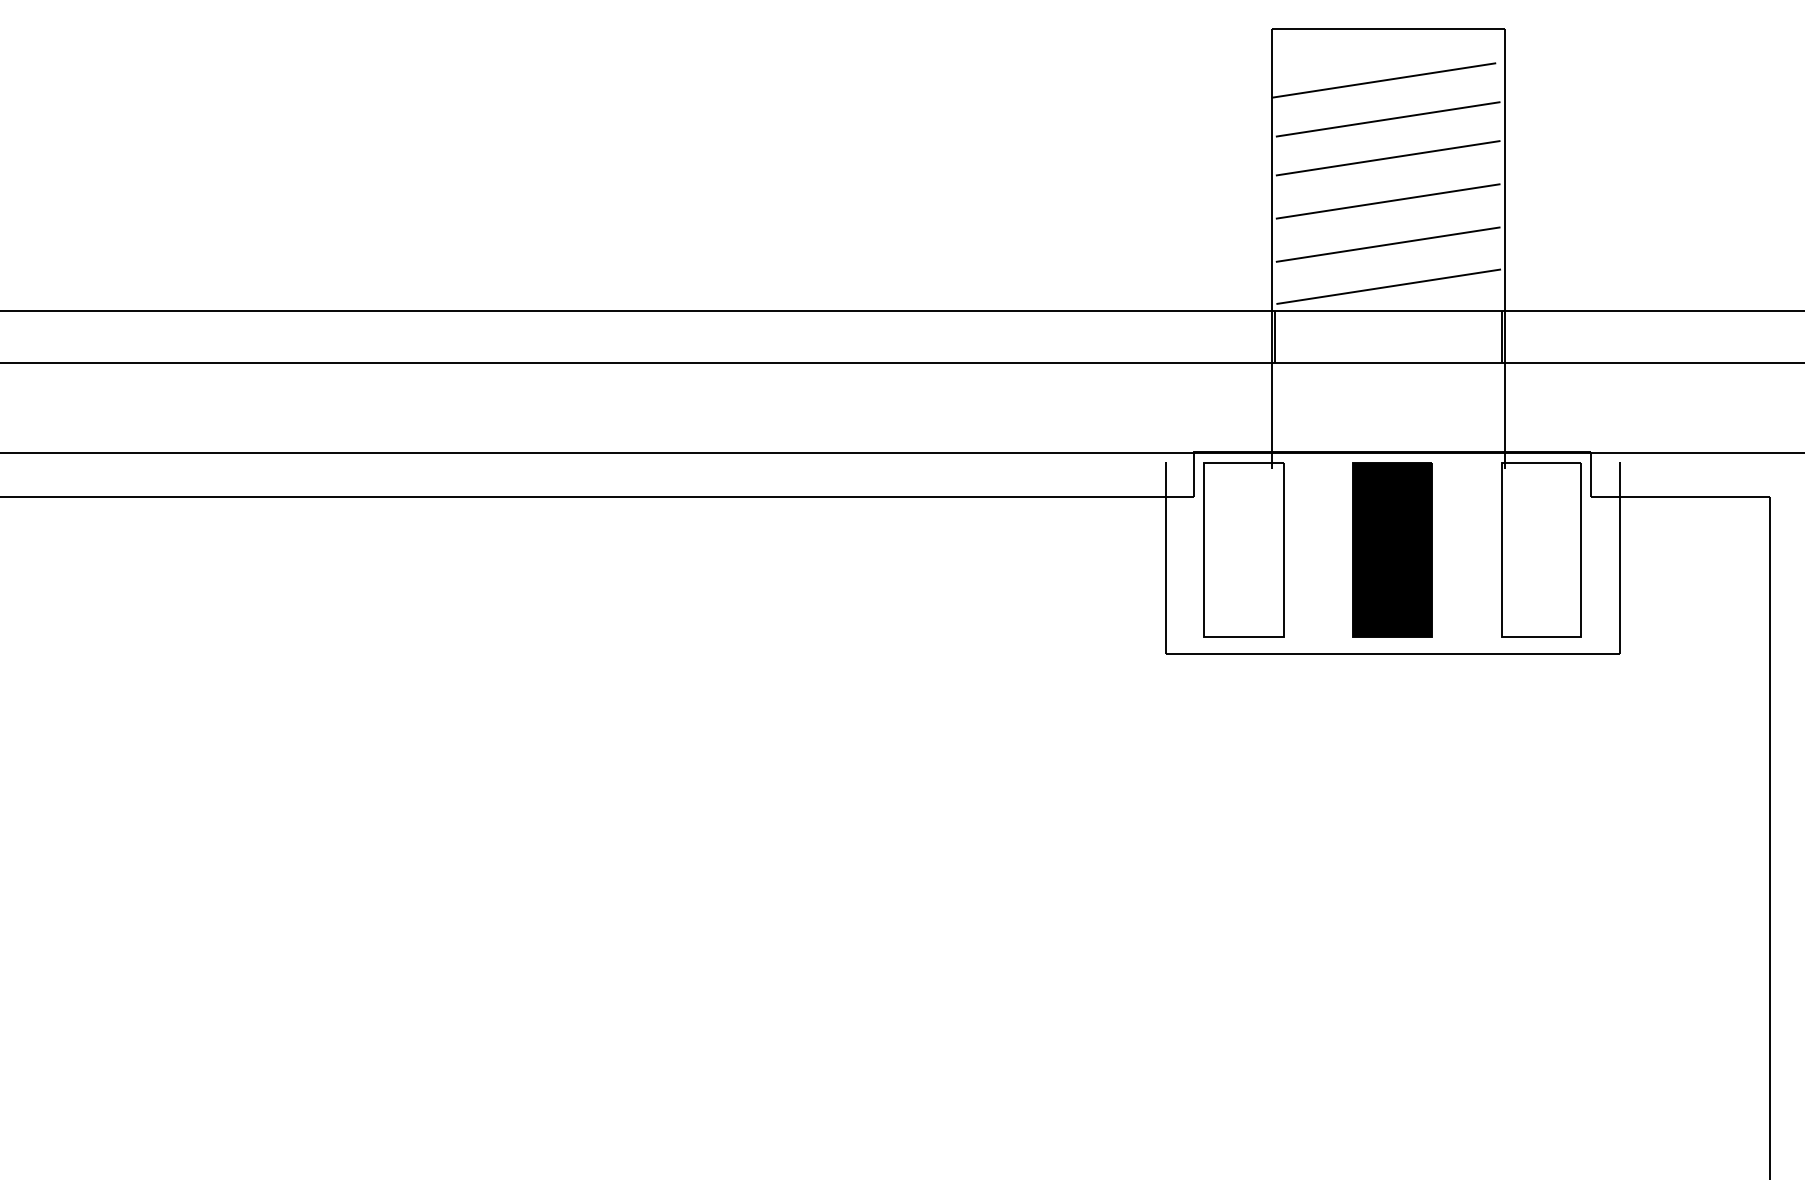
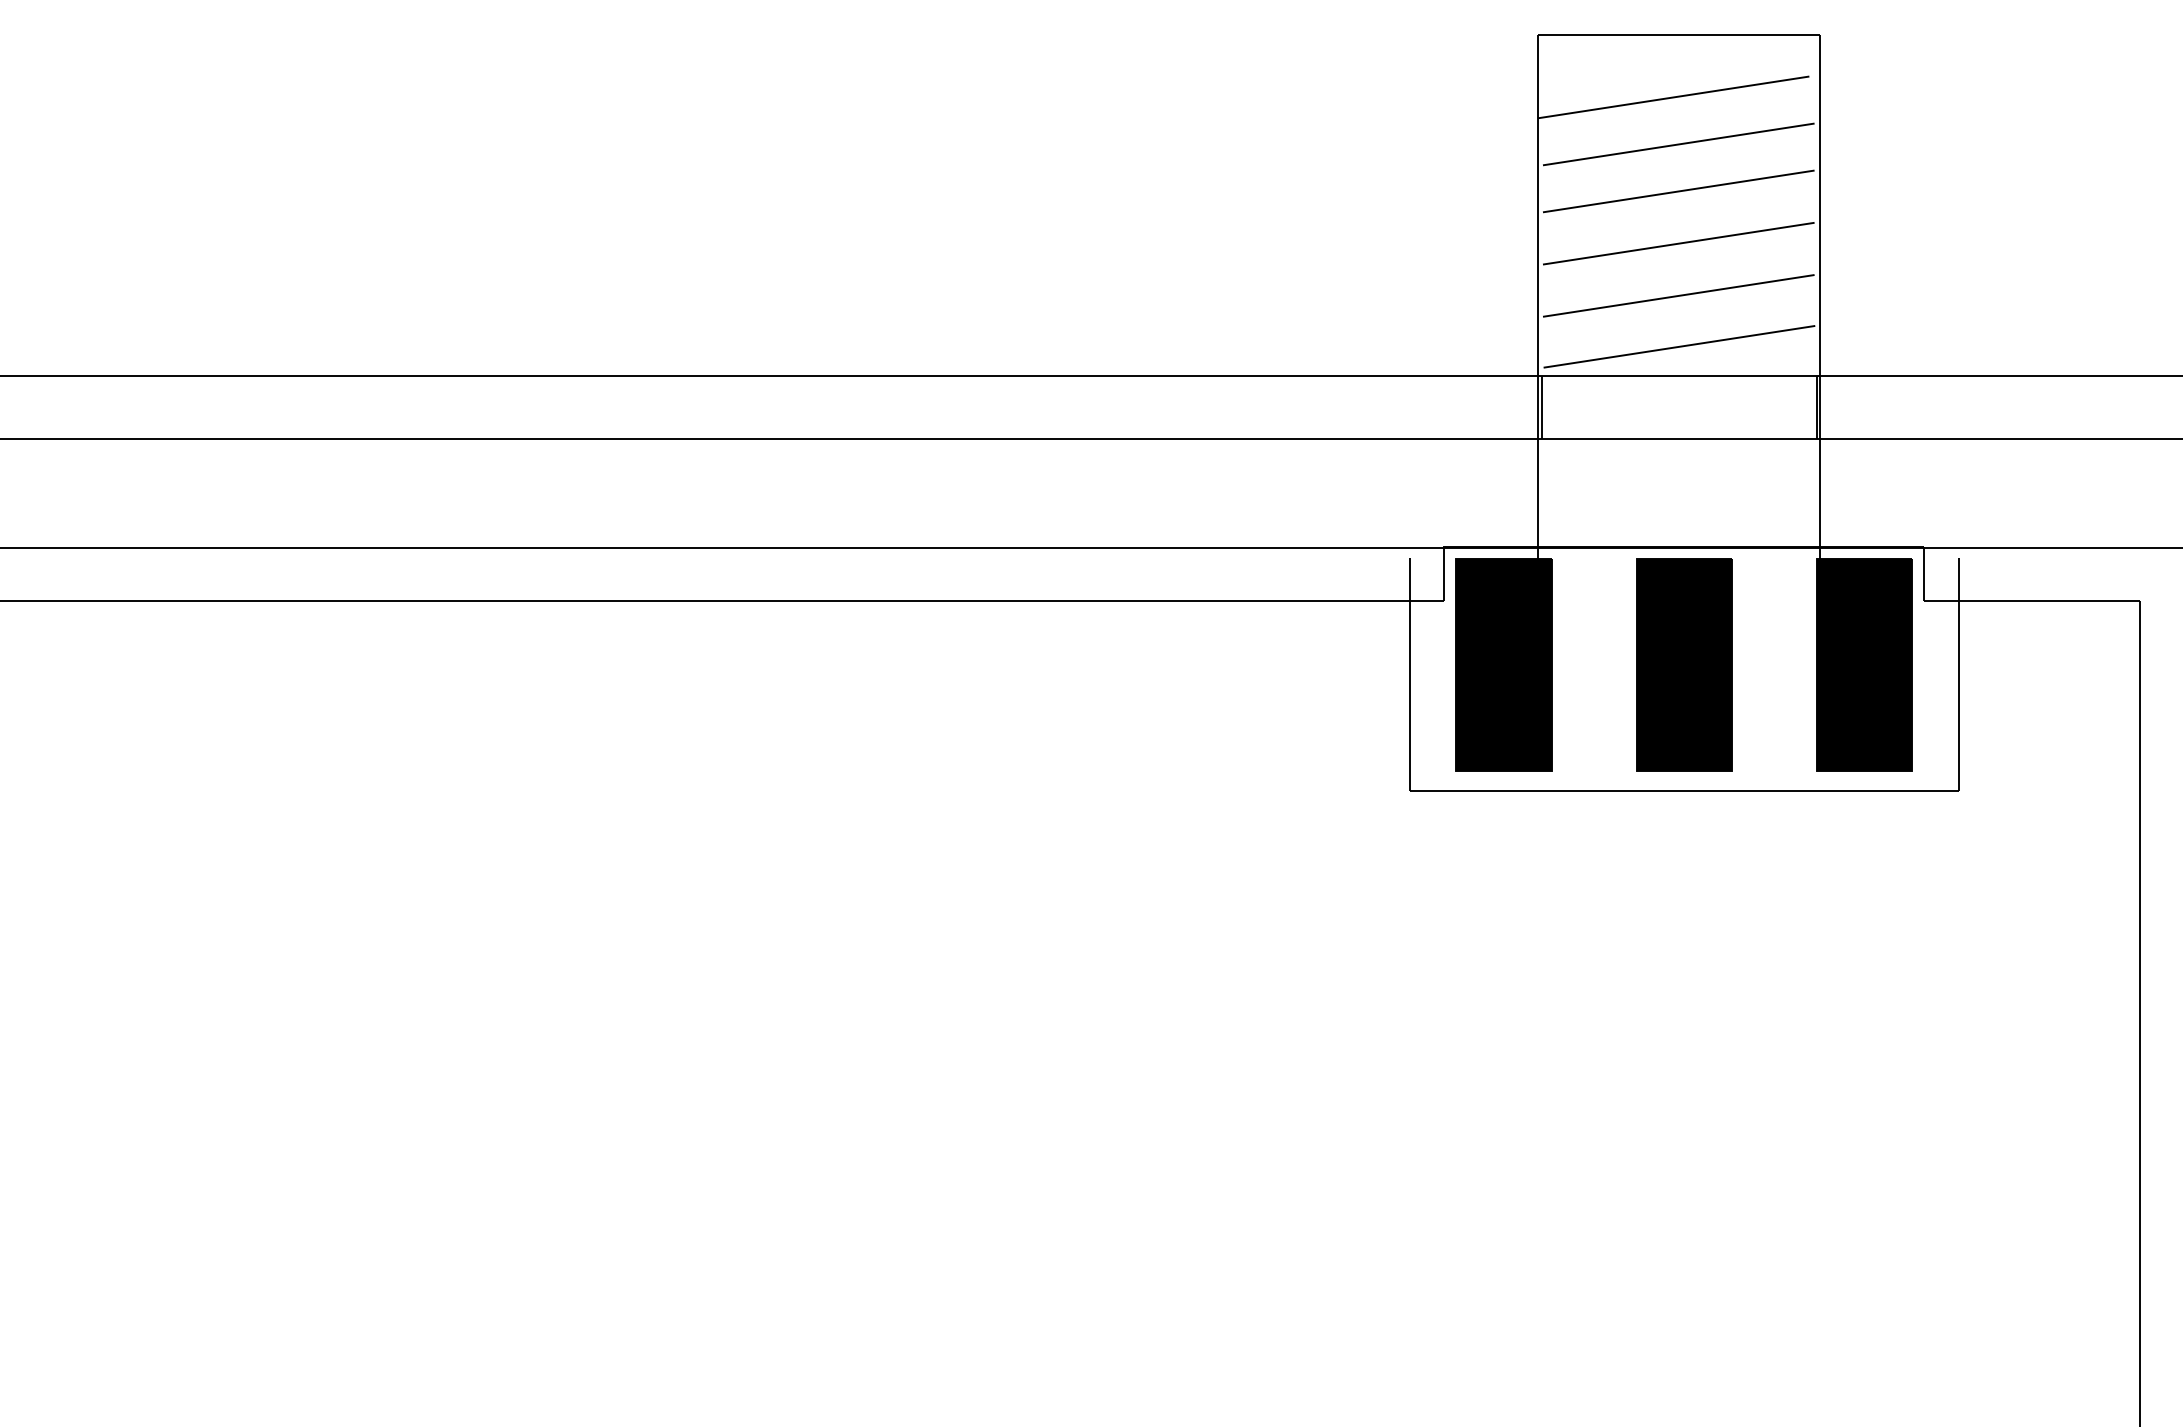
fill: (1244, 549) -> (1504, 664), added
fill: (1540, 549) -> (1863, 664), added

